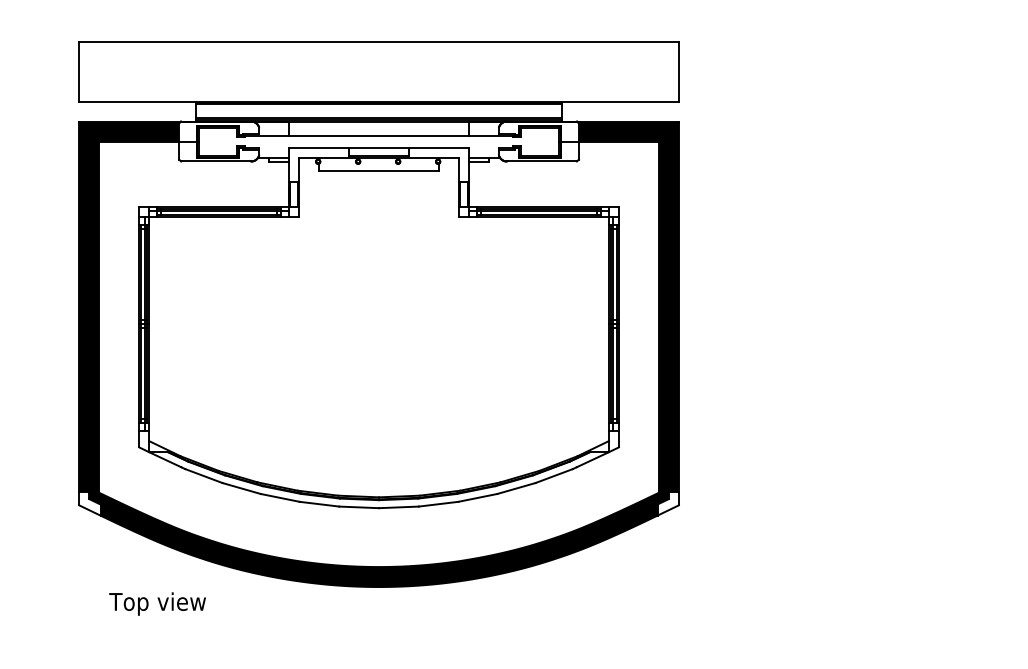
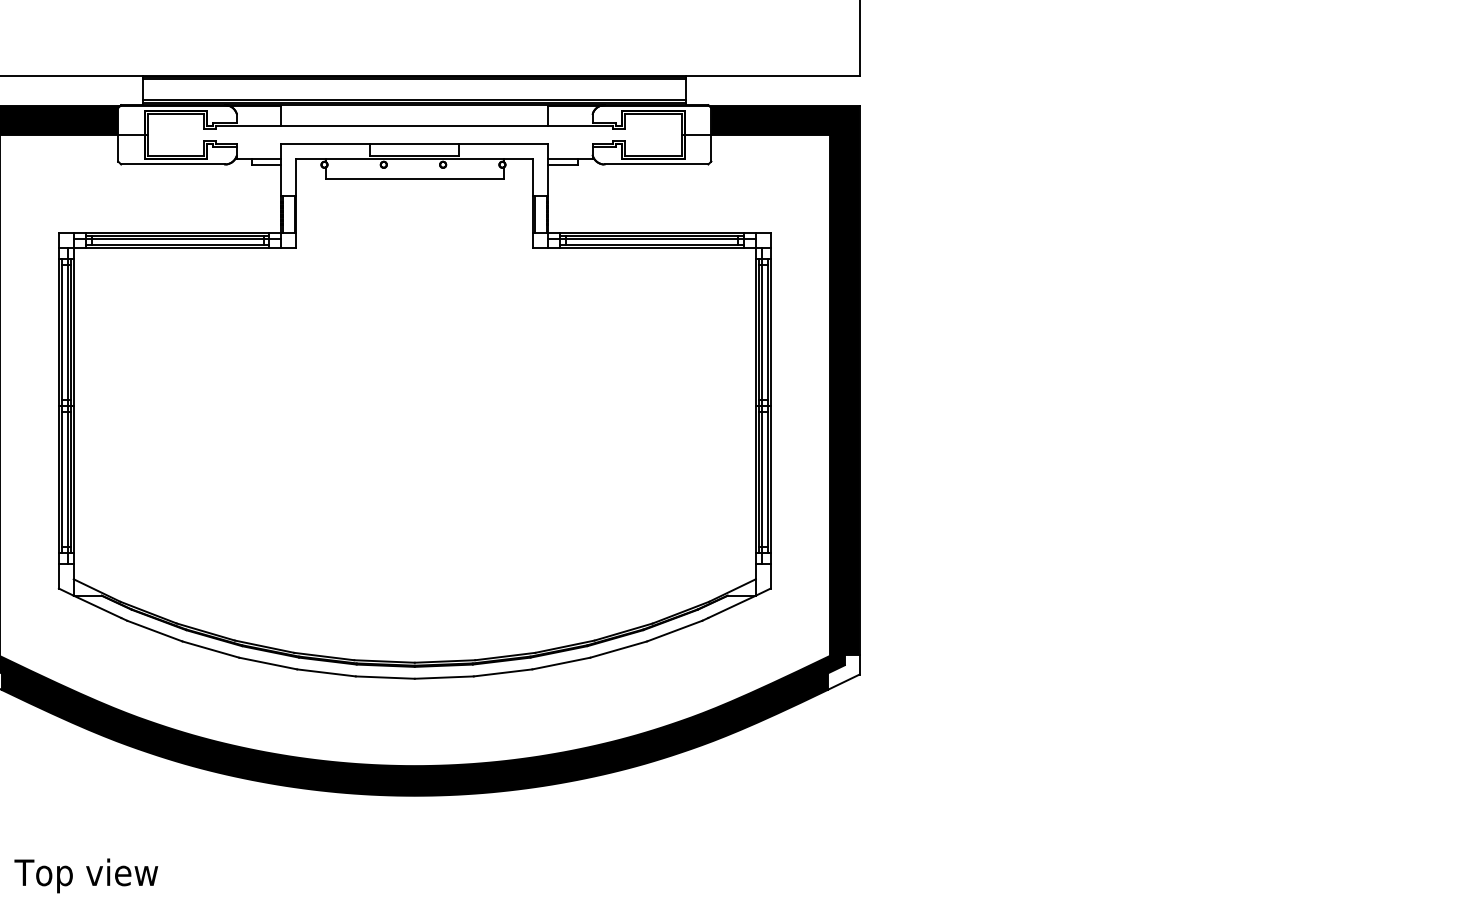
text: (157, 603) -> (86, 875), moved

